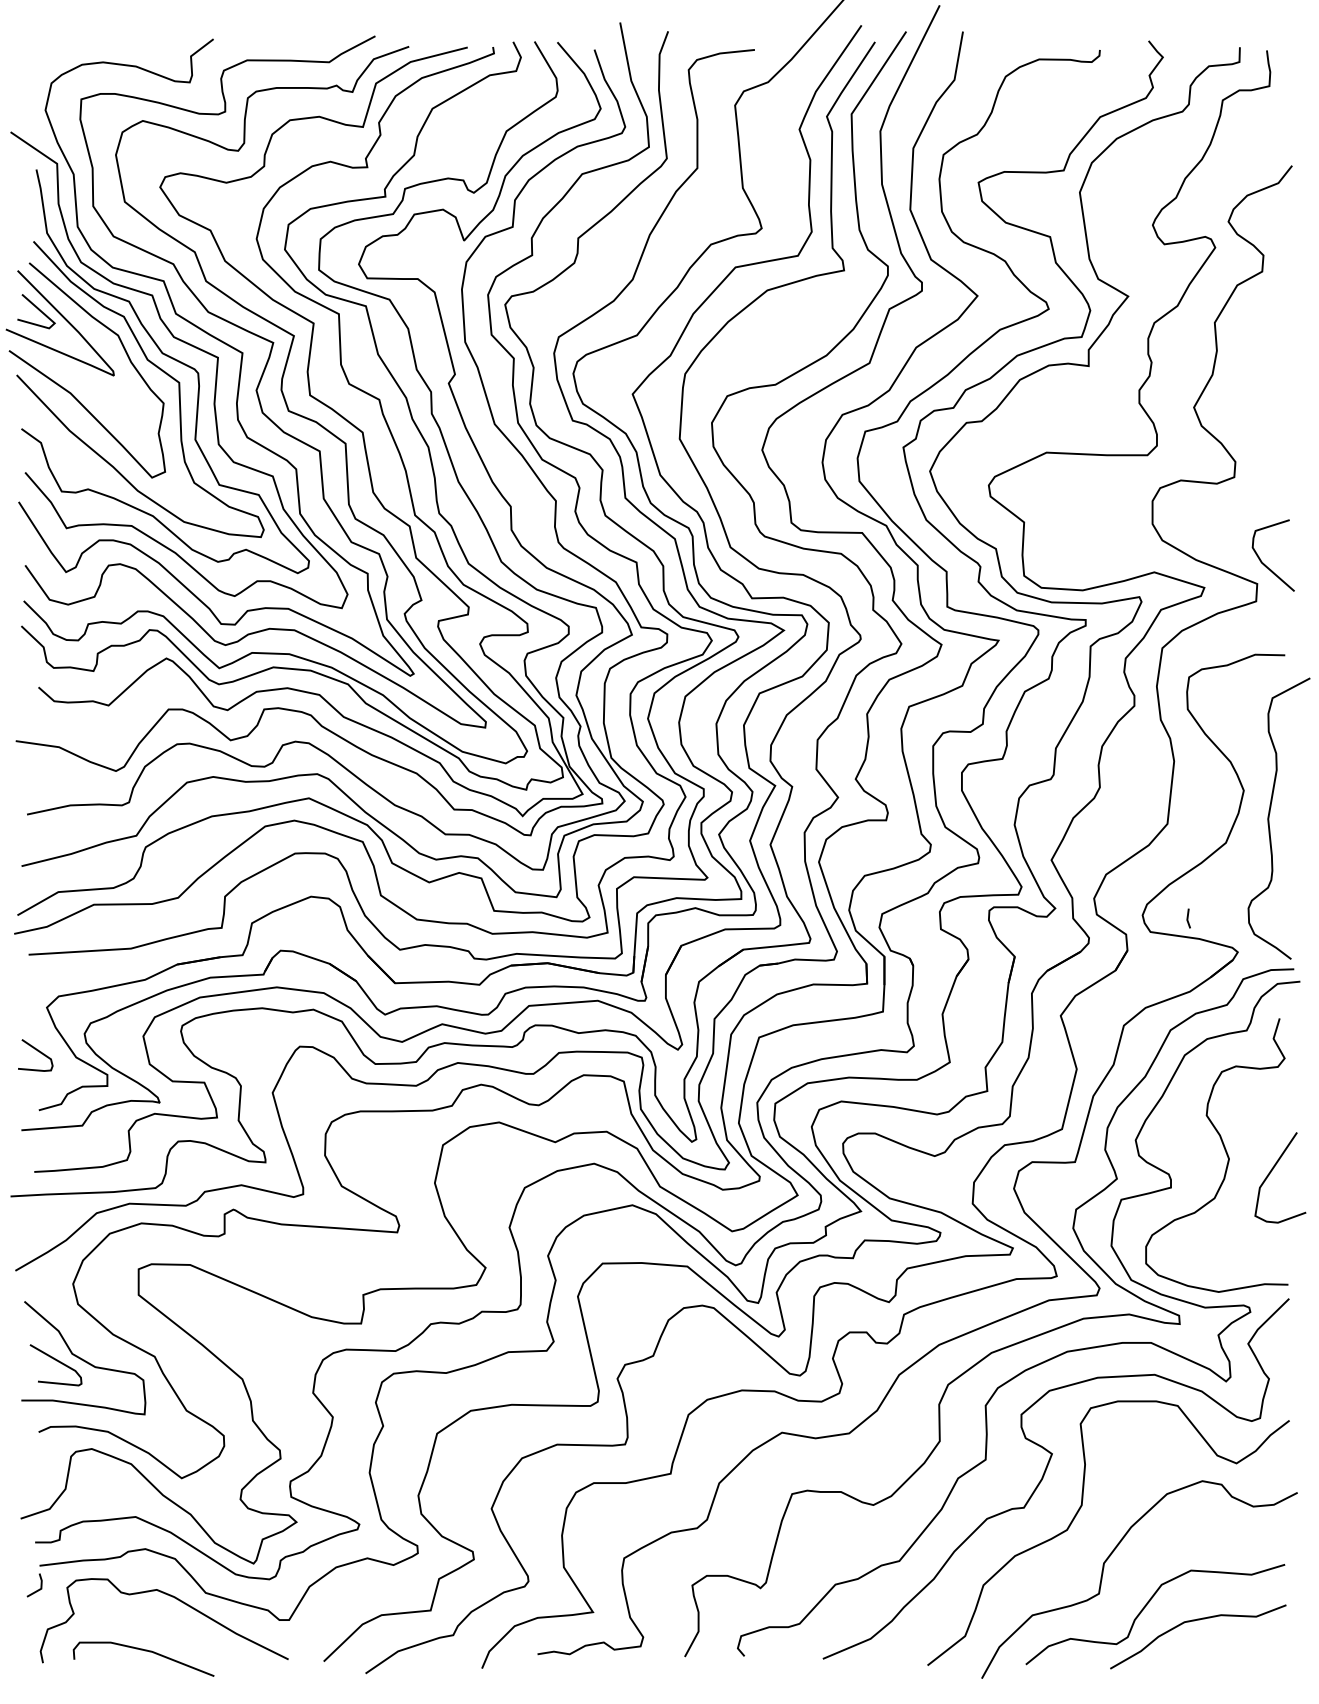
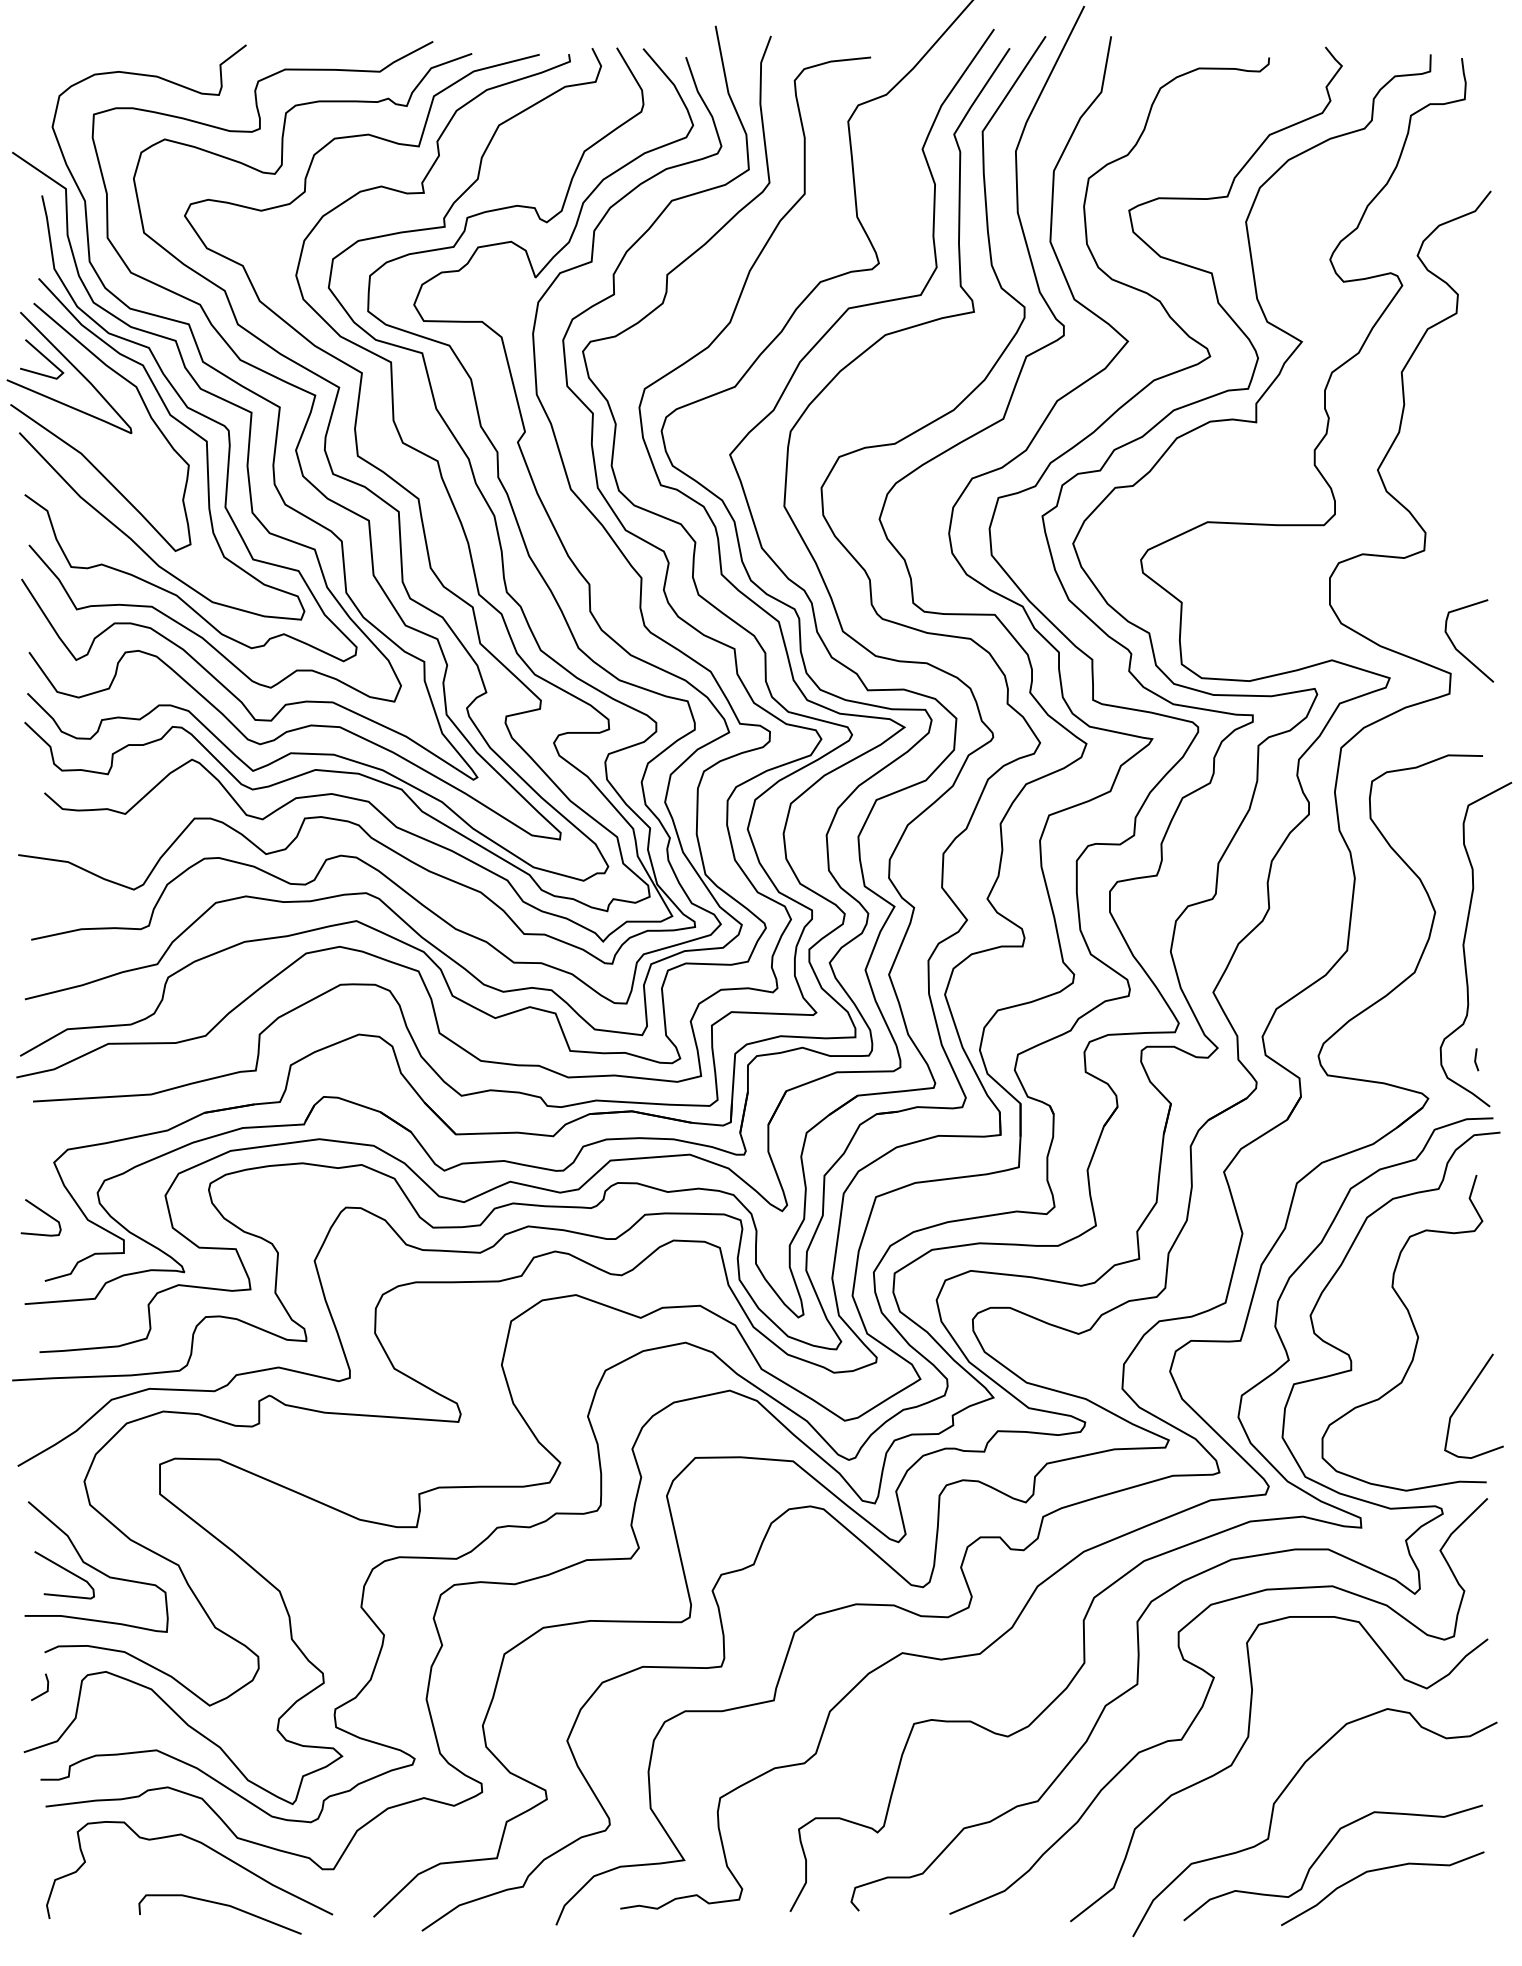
line: (1188, 918) -> (1476, 1059), moved
curve: (1271, 1172) -> (1463, 1400), moved
line: (37, 1589) -> (43, 1692), moved
curve: (145, 1651) -> (222, 1905), moved

